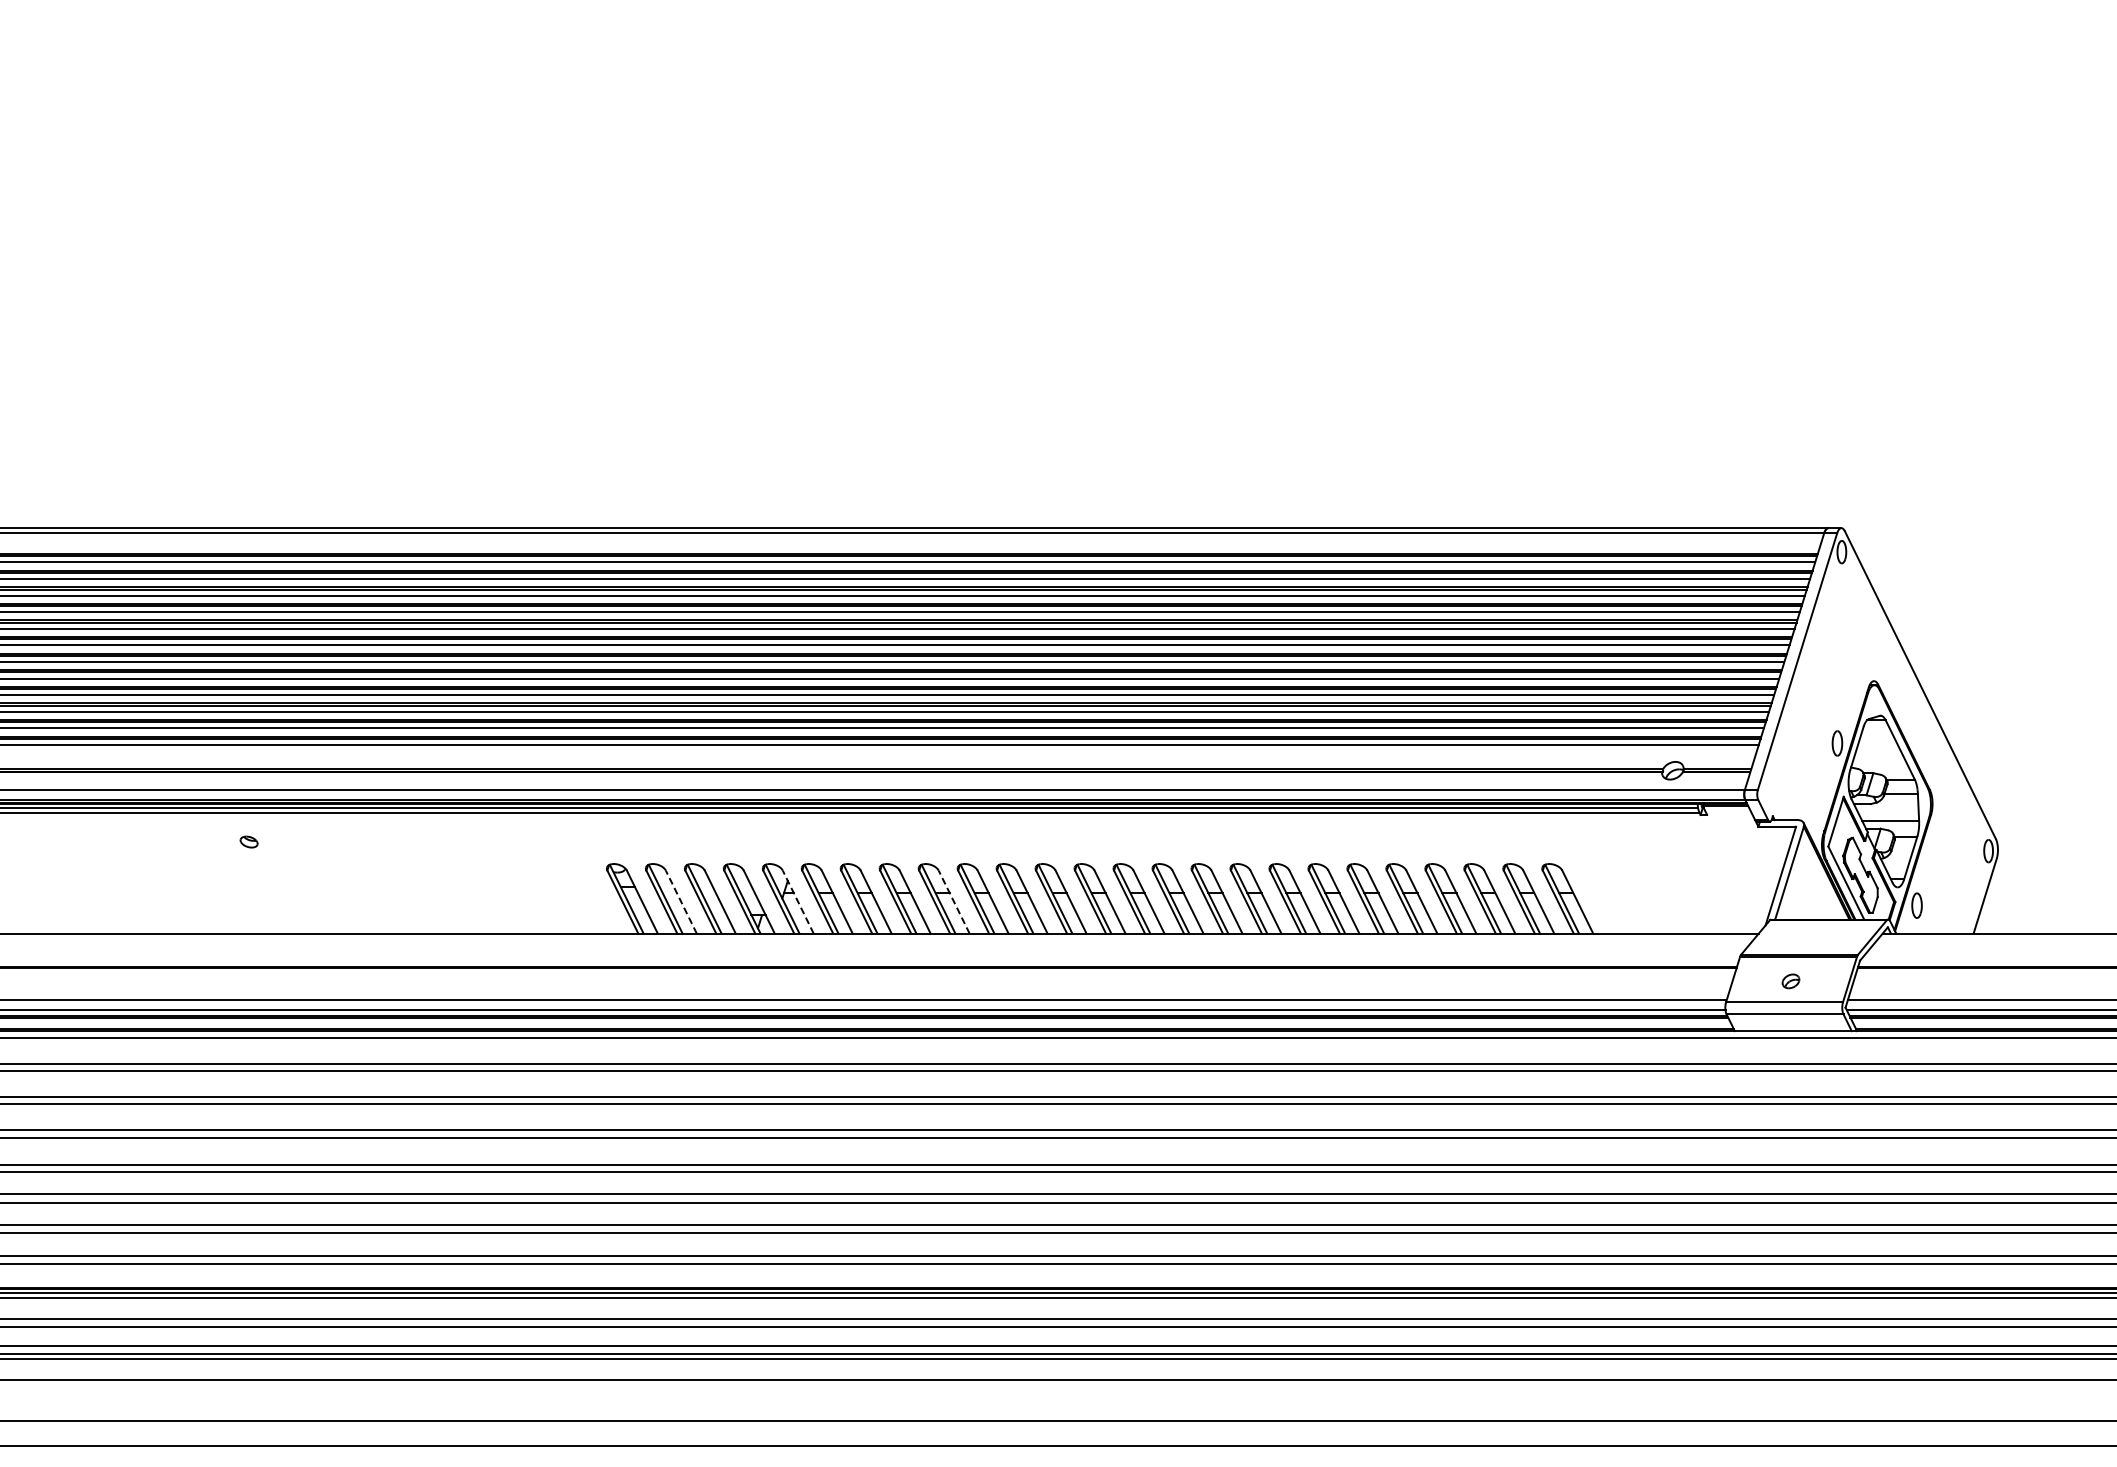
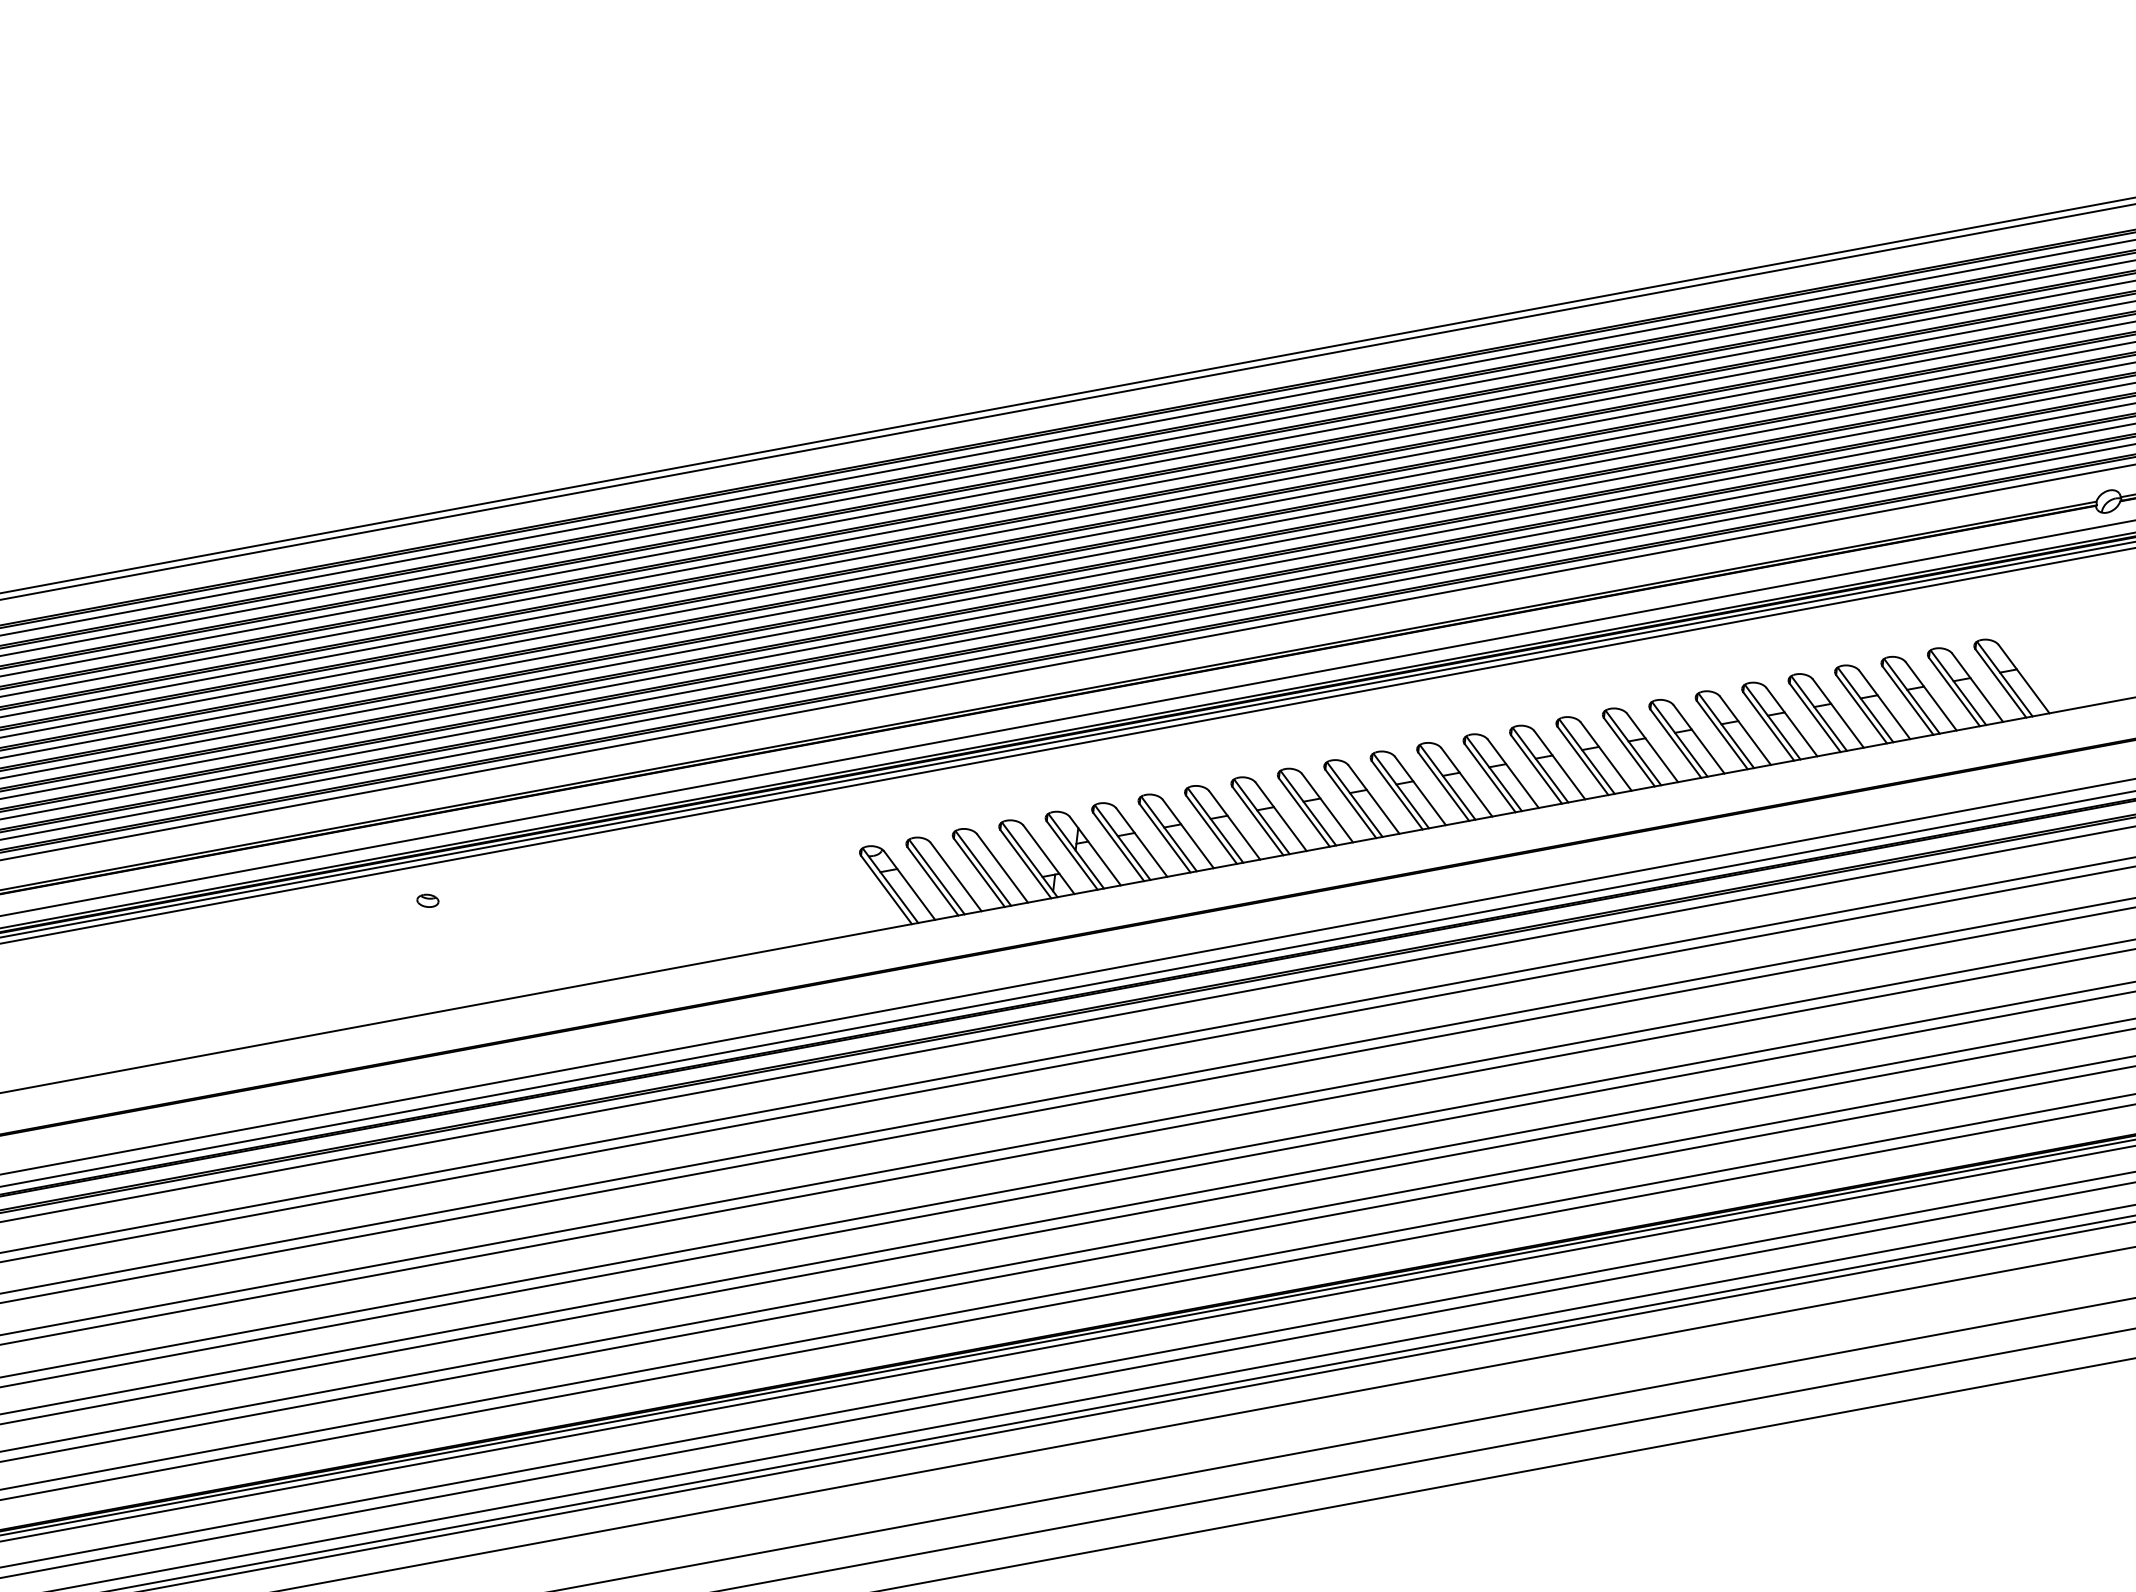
line: (681, 901) -> (956, 876), dashed -> solid
line: (798, 901) -> (1095, 850), dashed -> solid
line: (953, 901) -> (1280, 816), dashed -> solid

